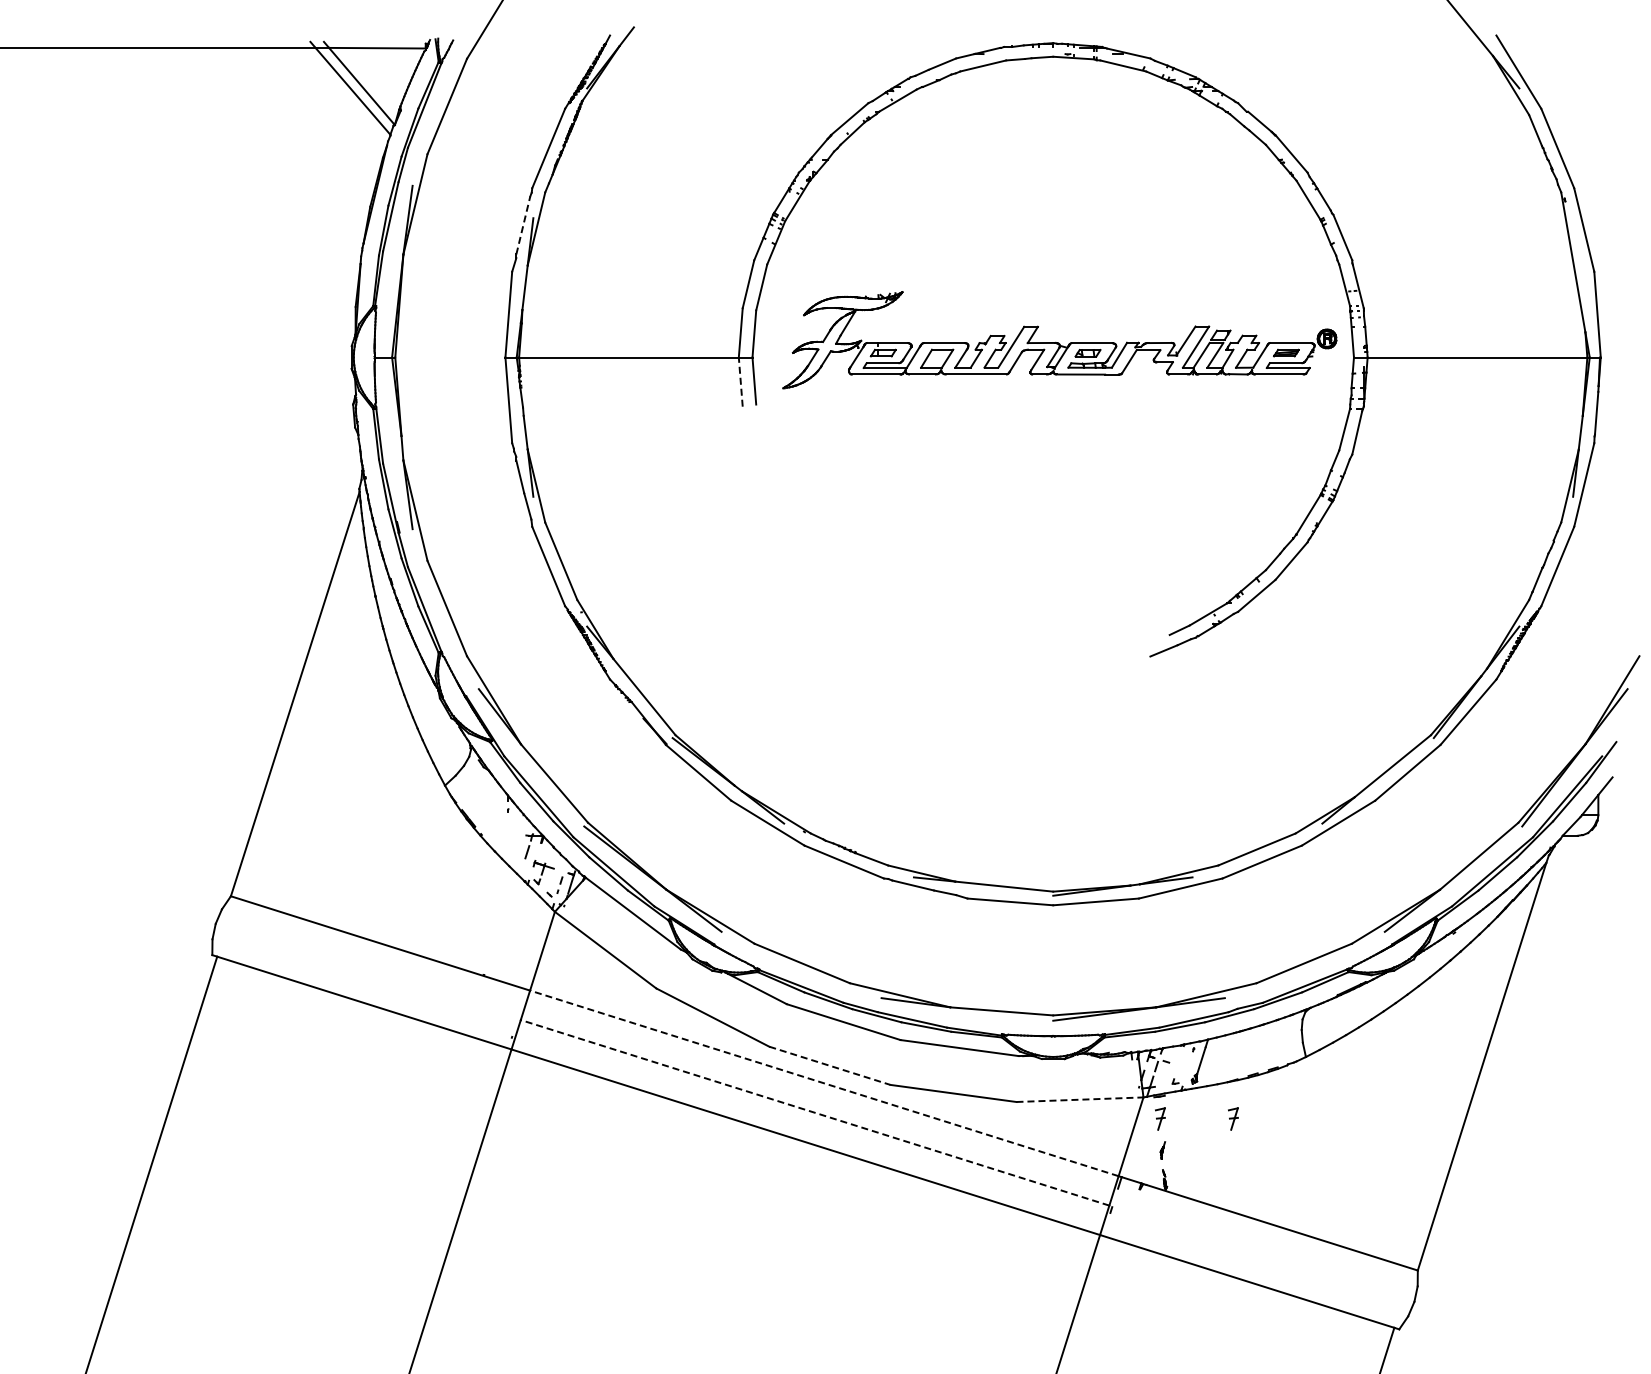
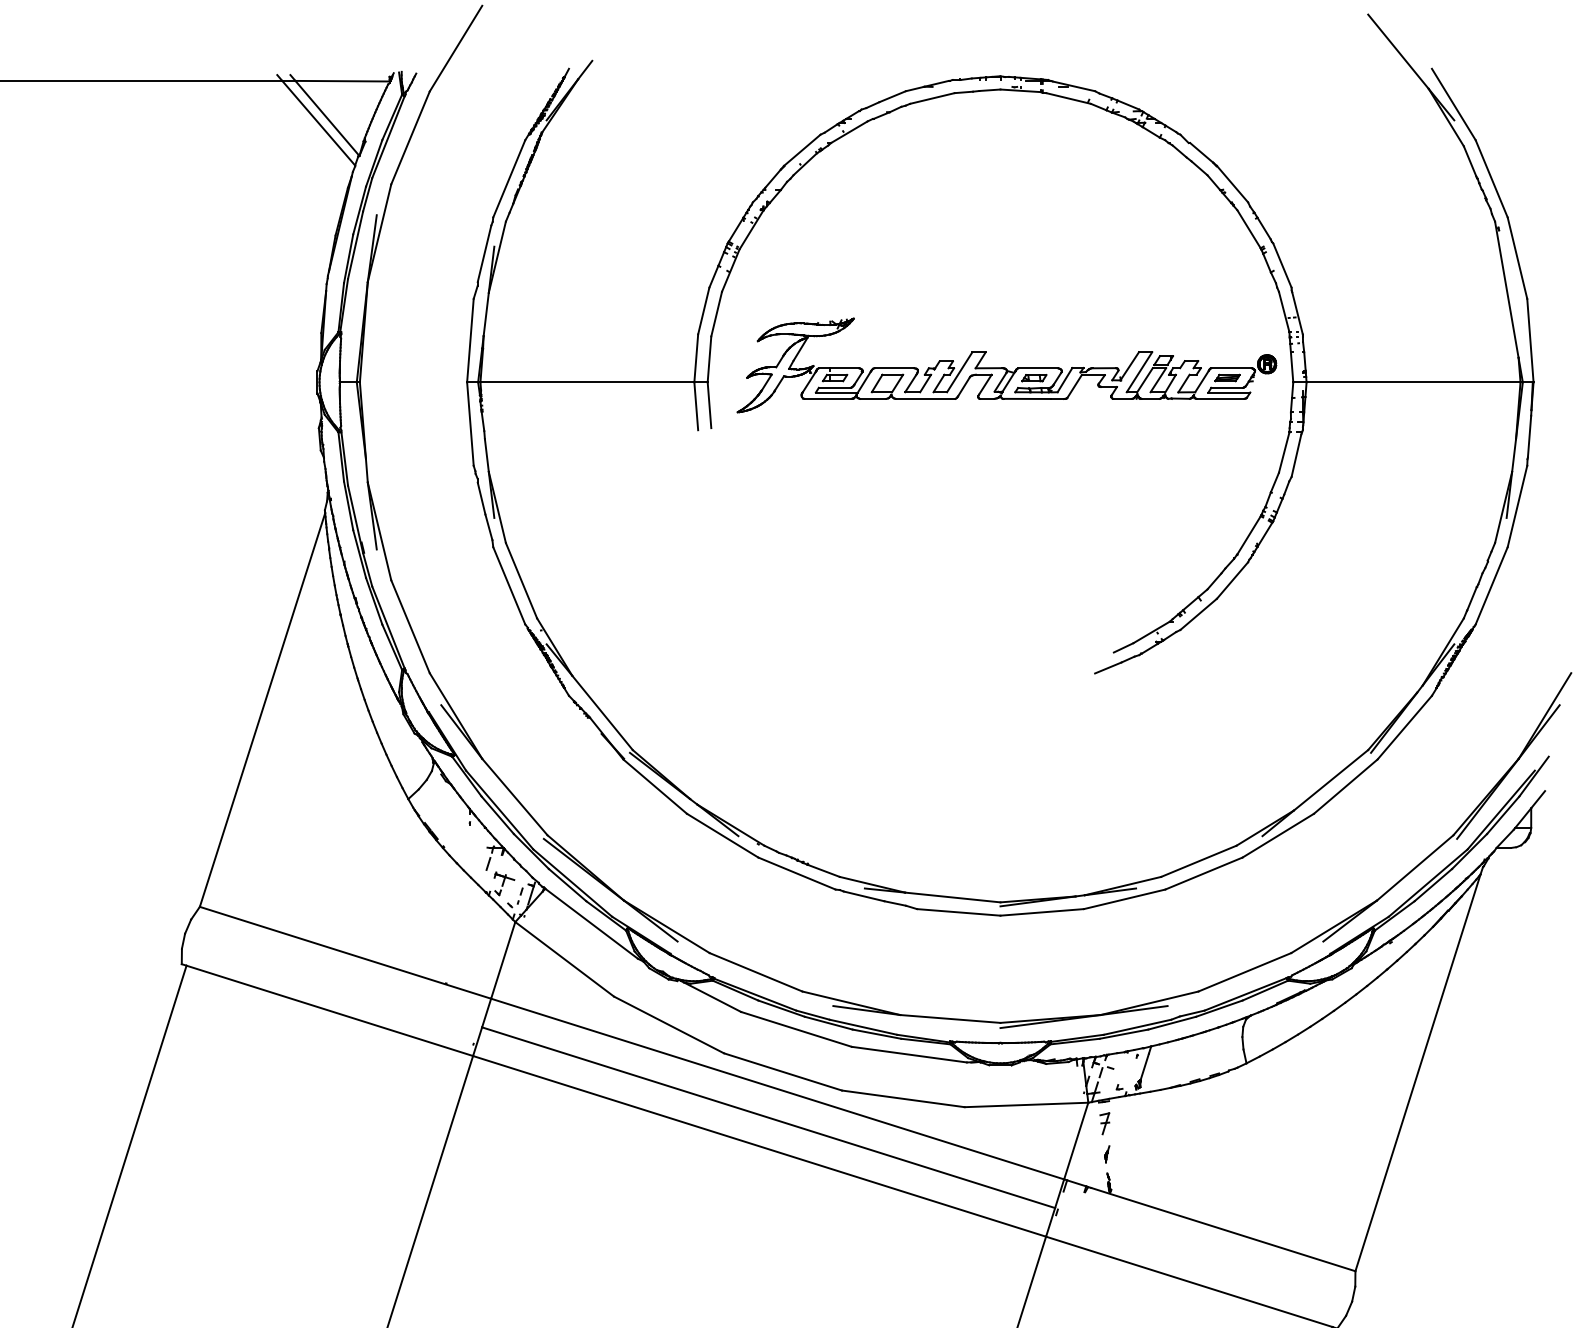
line: (523, 225) -> (484, 253), dashed -> solid
line: (740, 382) -> (695, 406), dashed -> solid
line: (829, 1065) -> (782, 1071), dashed -> solid
line: (824, 1083) -> (777, 1089), dashed -> solid
line: (1079, 1099) -> (1026, 1104), dashed -> solid
line: (815, 1112) -> (769, 1117), dashed -> solid
part: (1233, 1118) -> (1175, 1123), removed

